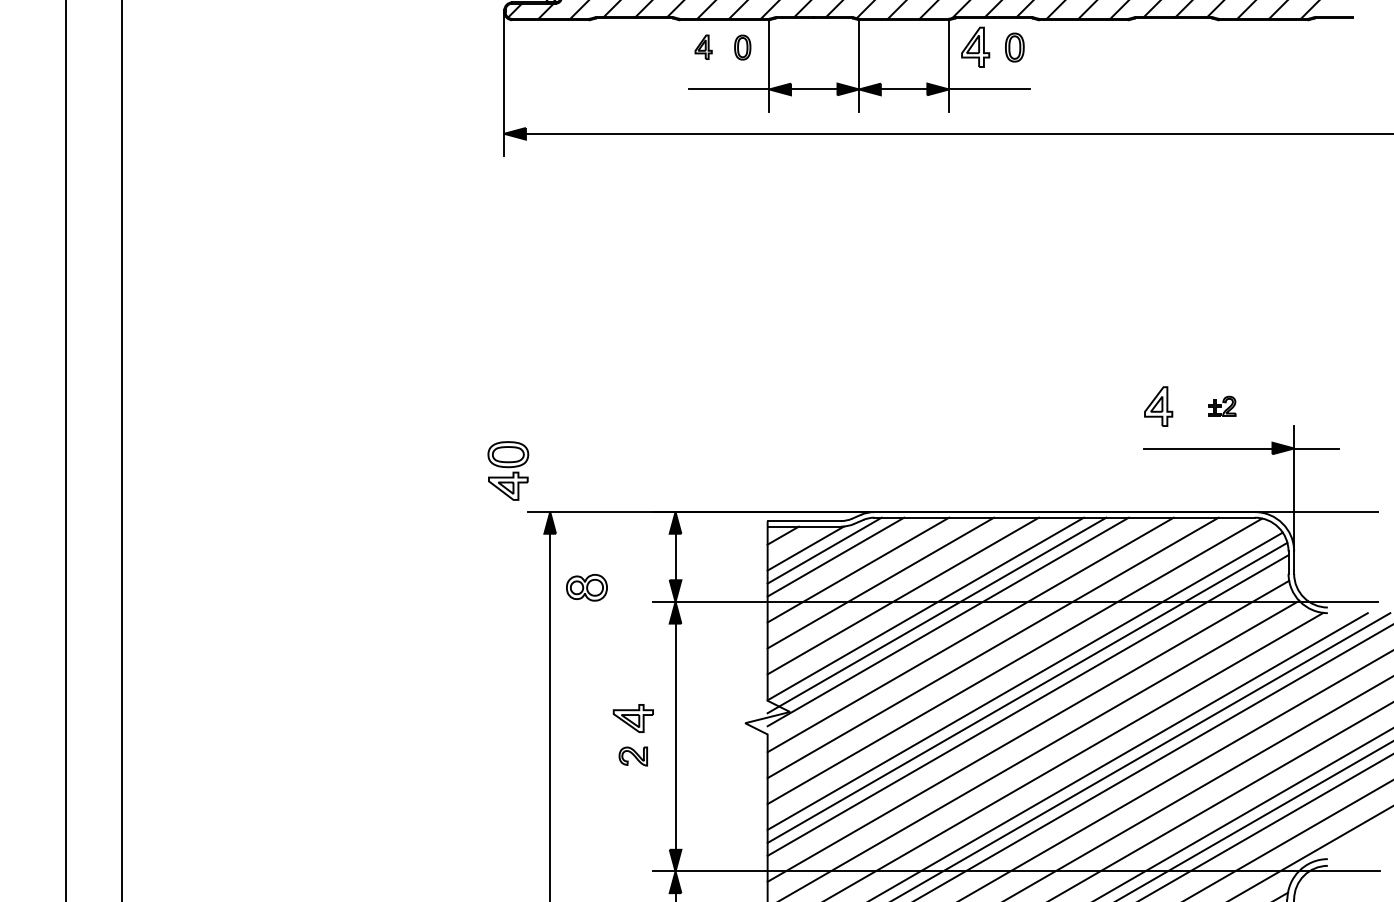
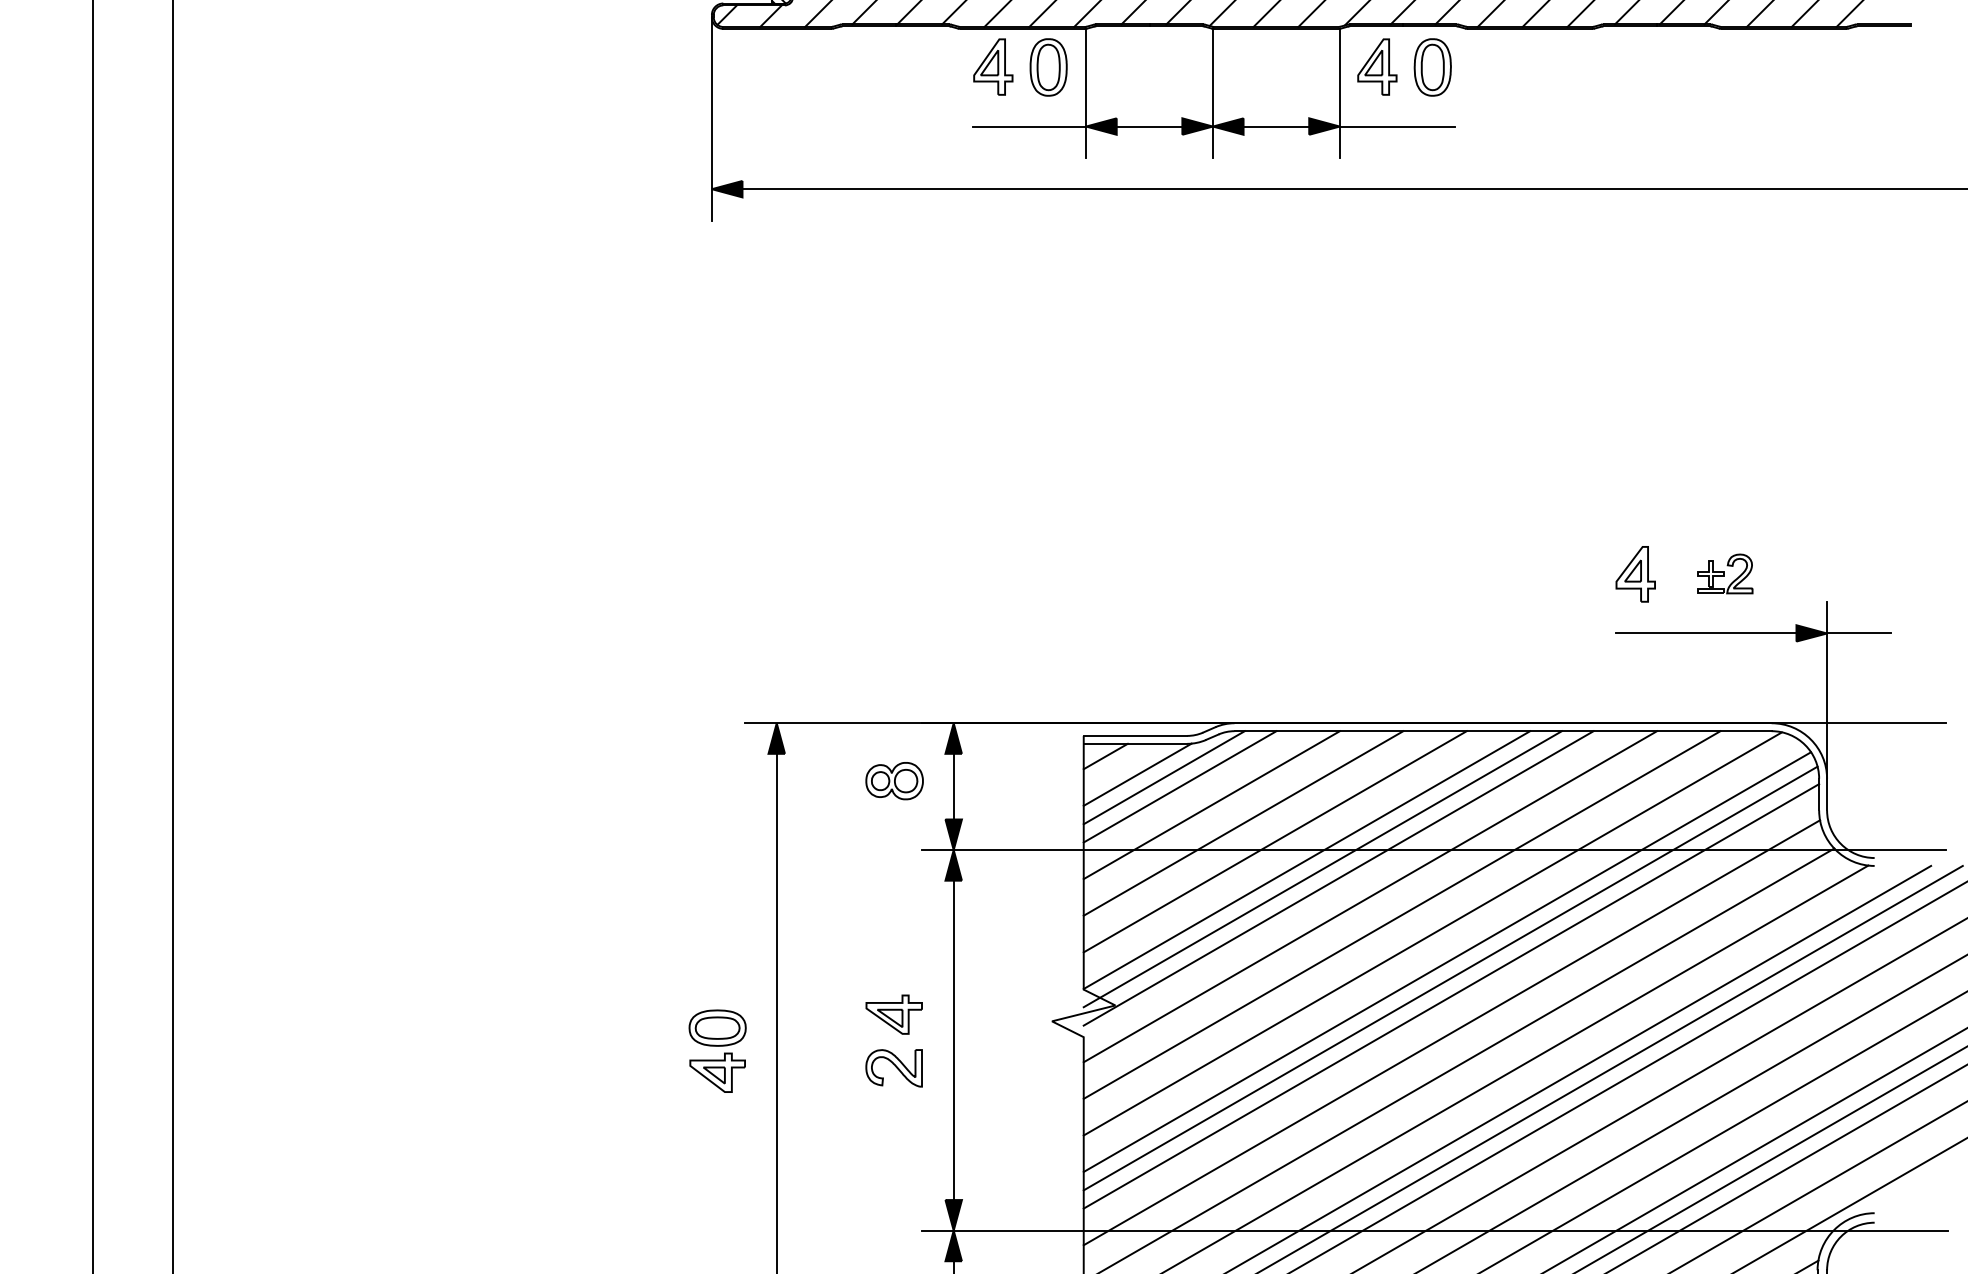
part: (703, 46) -> (993, 66), size x1.67
part: (742, 47) -> (1048, 67), size x1.67
part: (1014, 47) -> (1432, 67), size x1.43
part: (1222, 406) -> (1725, 573), size x1.43
part: (508, 470) -> (717, 1050), moved
part: (586, 588) -> (894, 781), moved
part: (632, 756) -> (893, 1068), size x1.43

